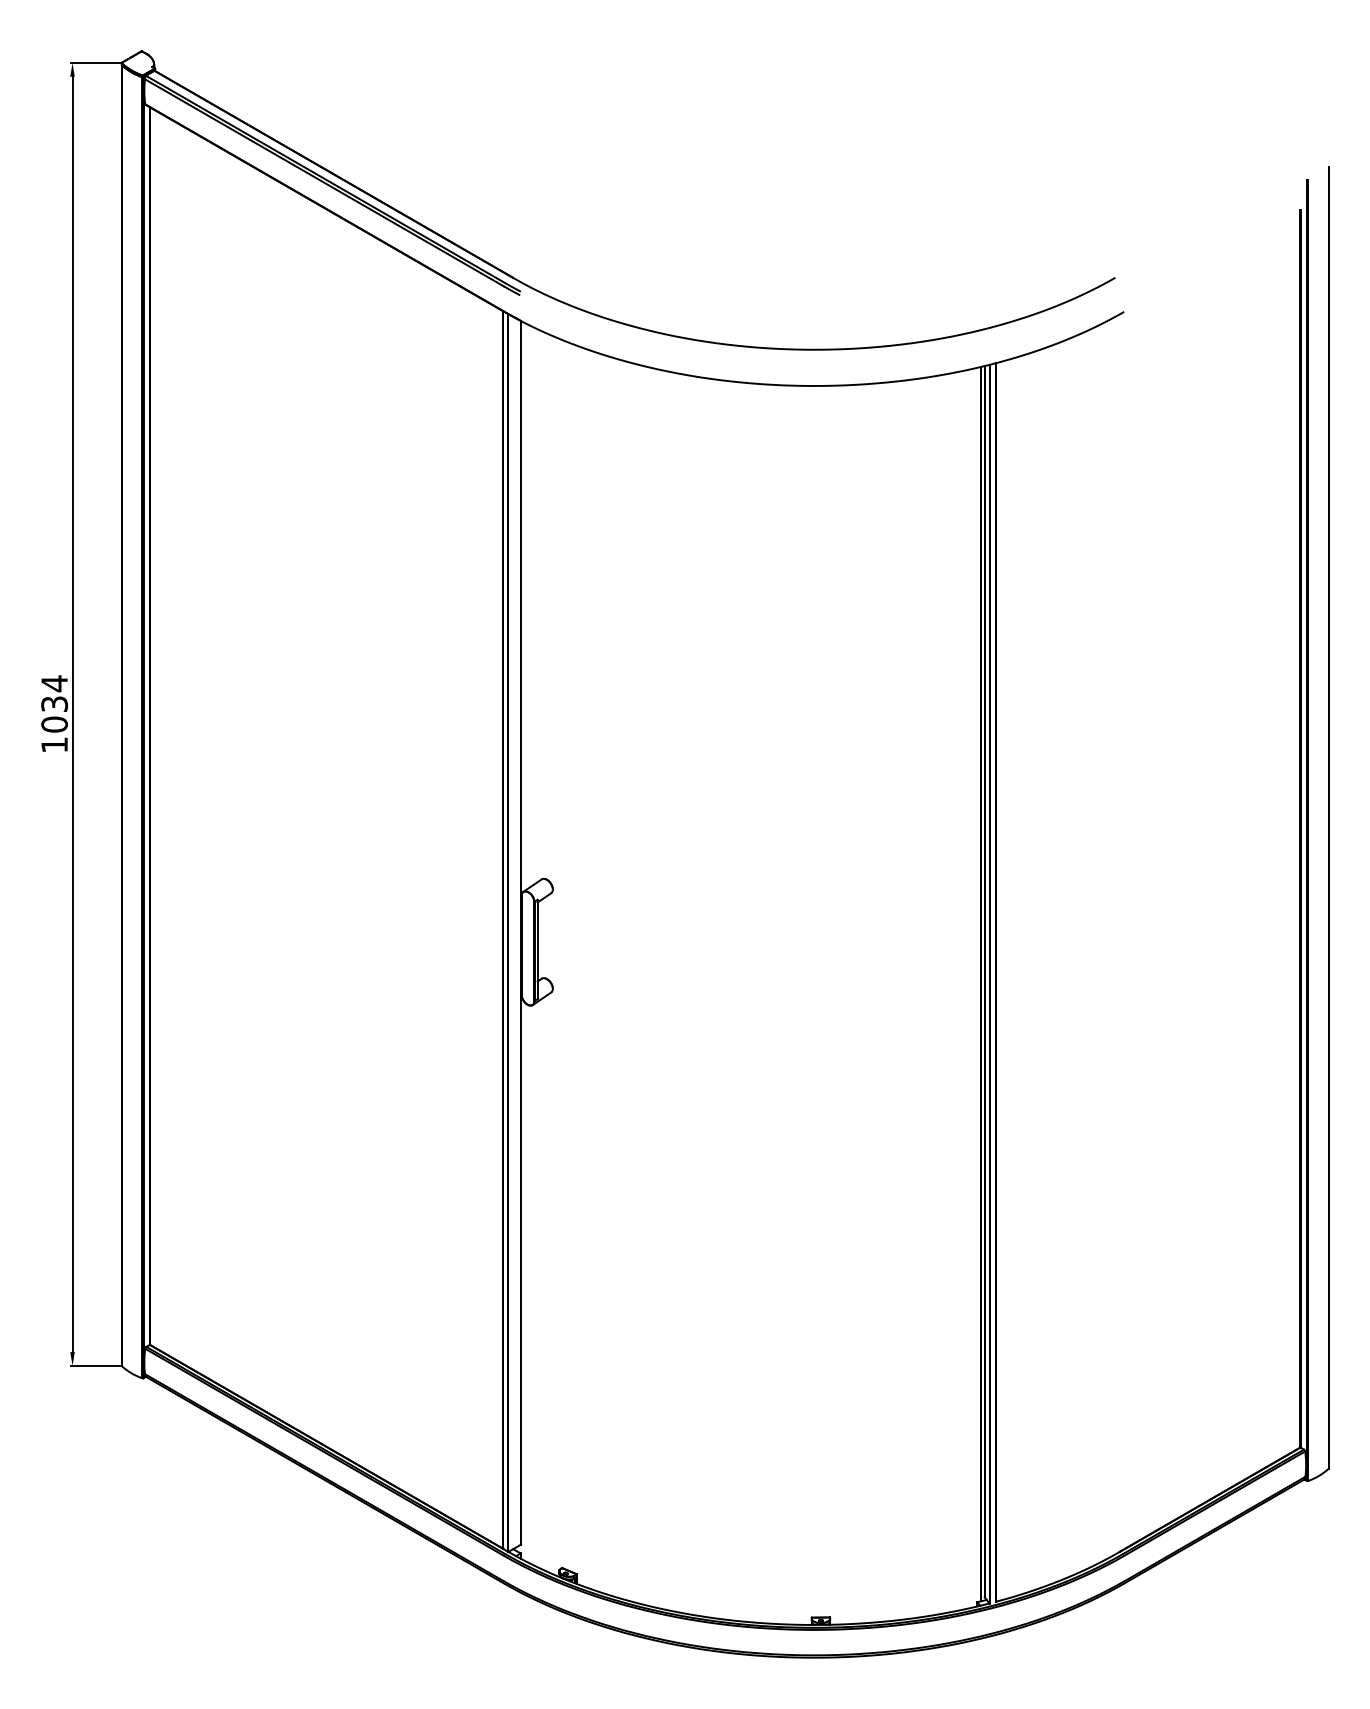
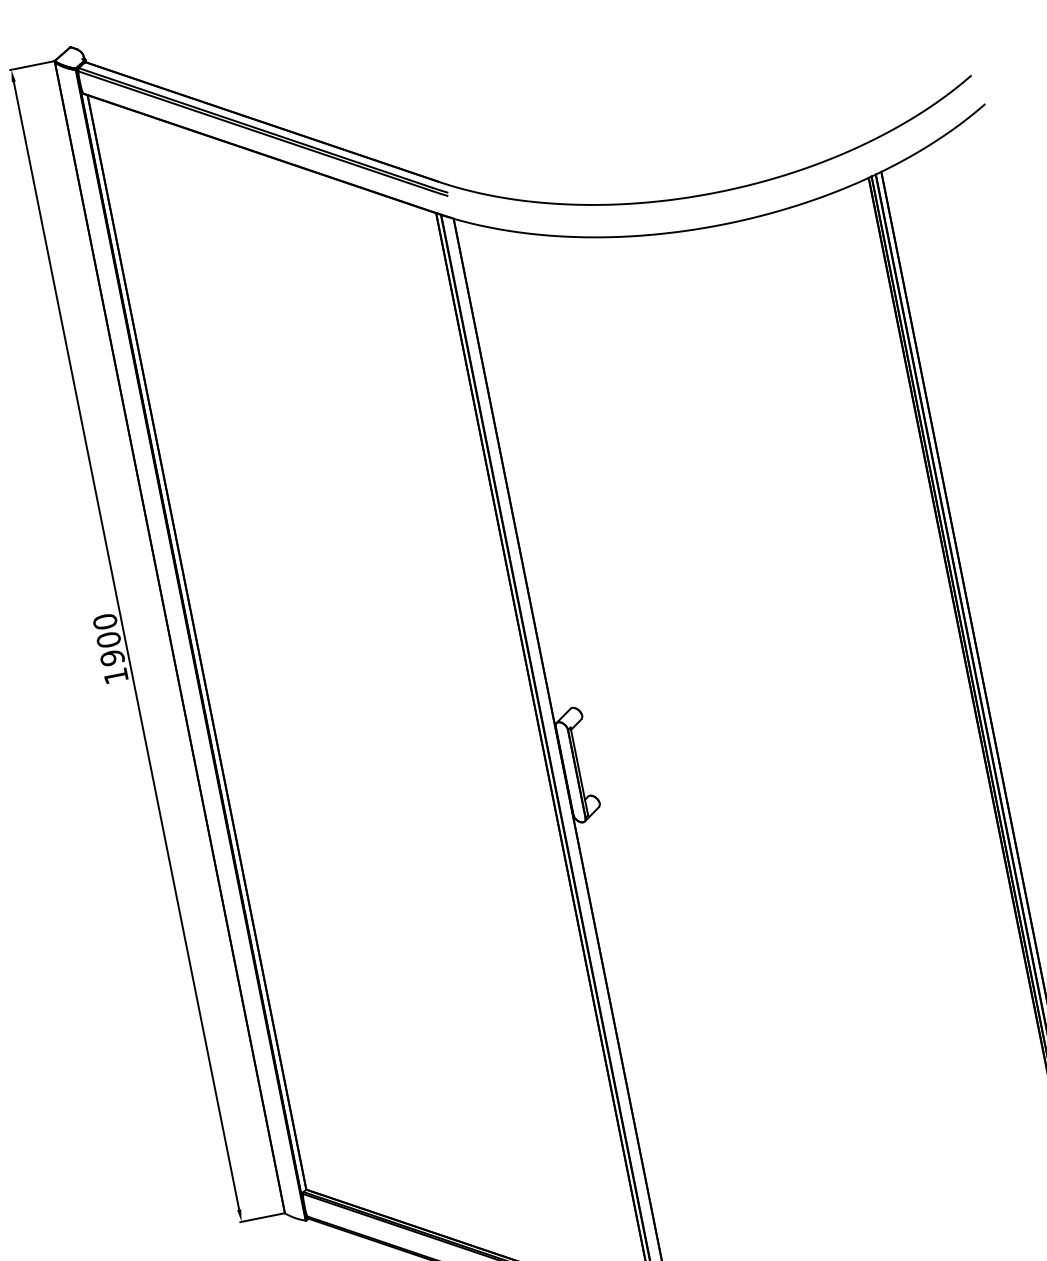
text: (54, 703) -> (108, 639), 1034 -> 1900

